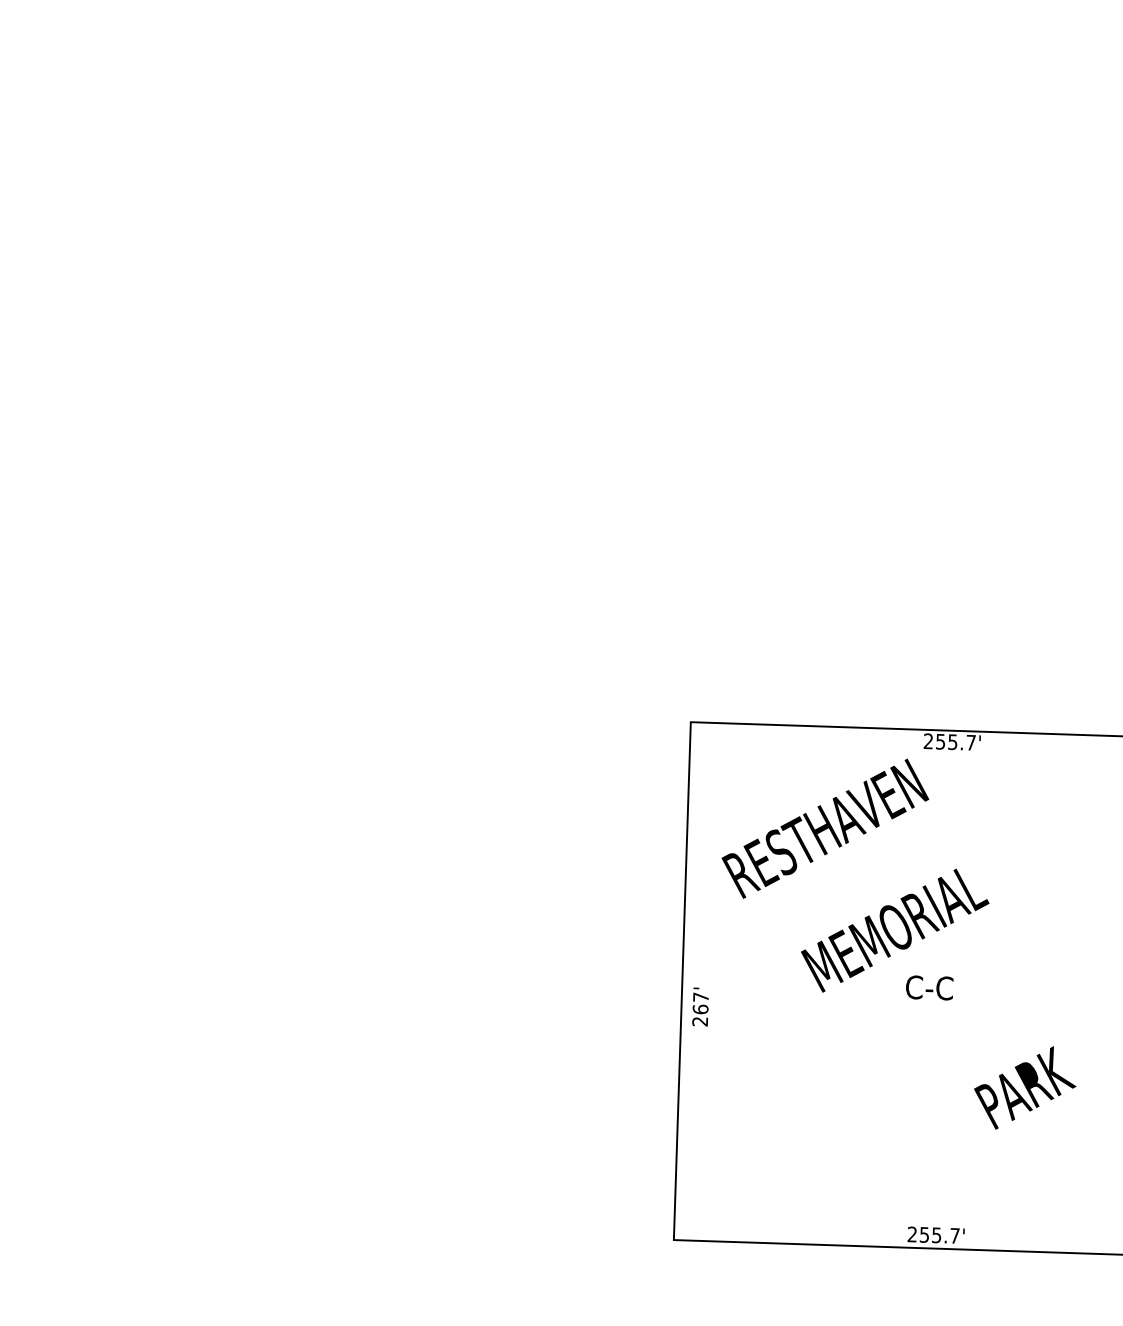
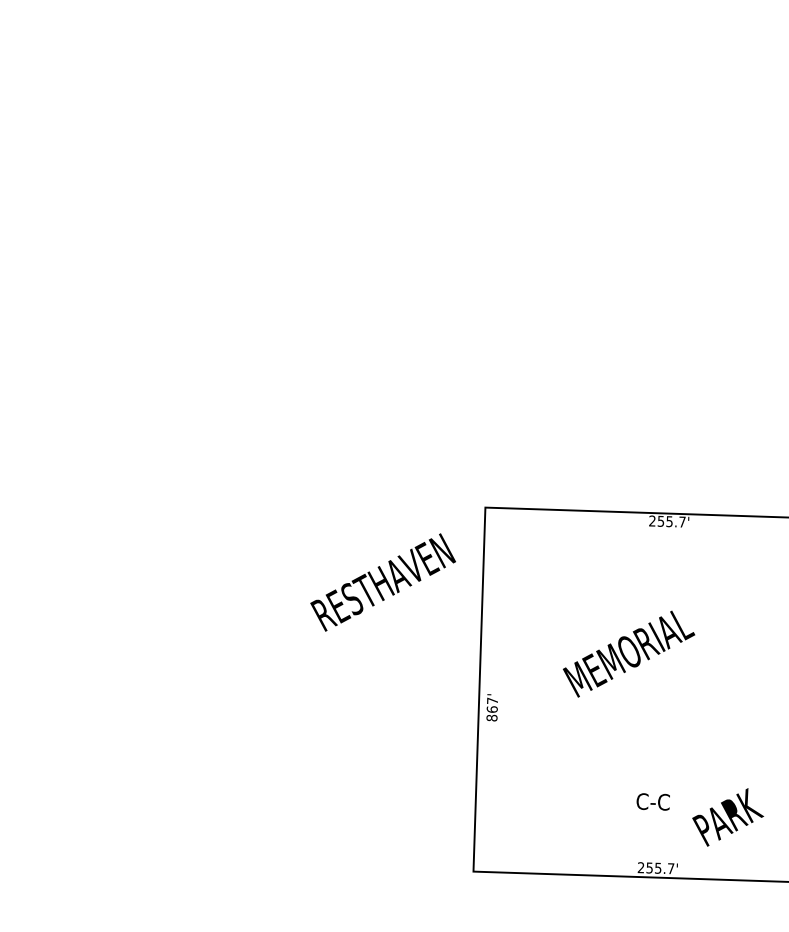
text: (825, 828) -> (383, 582), moved
text: (929, 987) -> (653, 801), moved
text: (700, 1021) -> (492, 717), 267' -> 867'
text: (1025, 1087) -> (728, 817), moved

